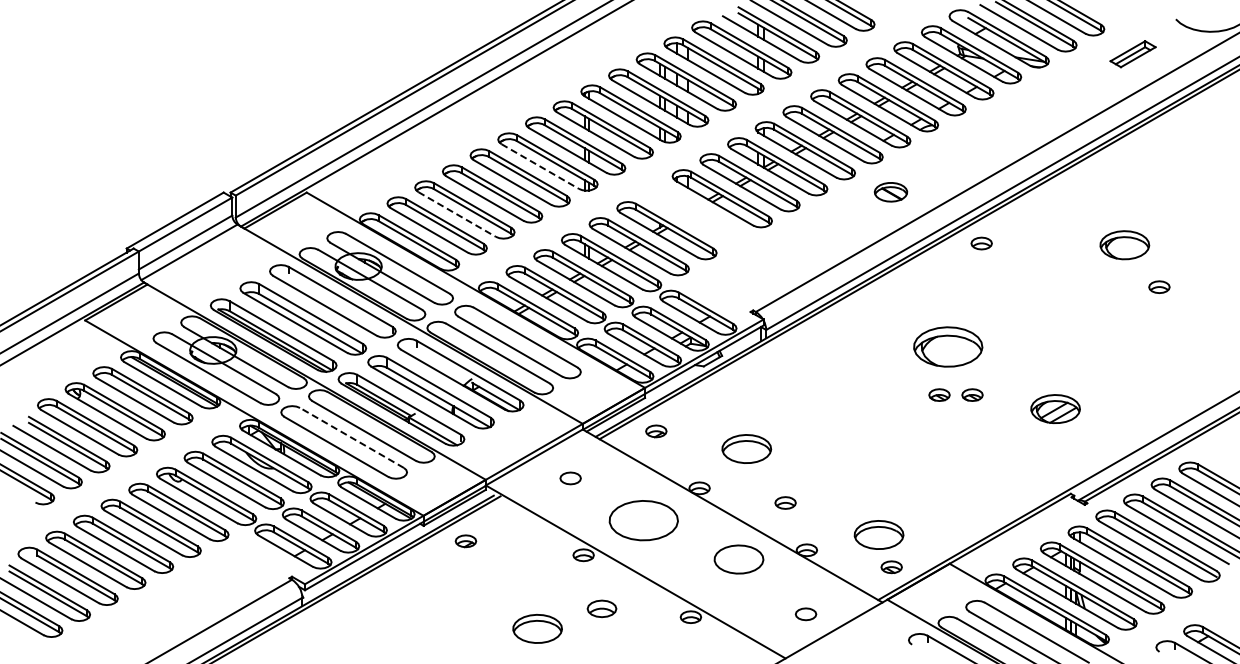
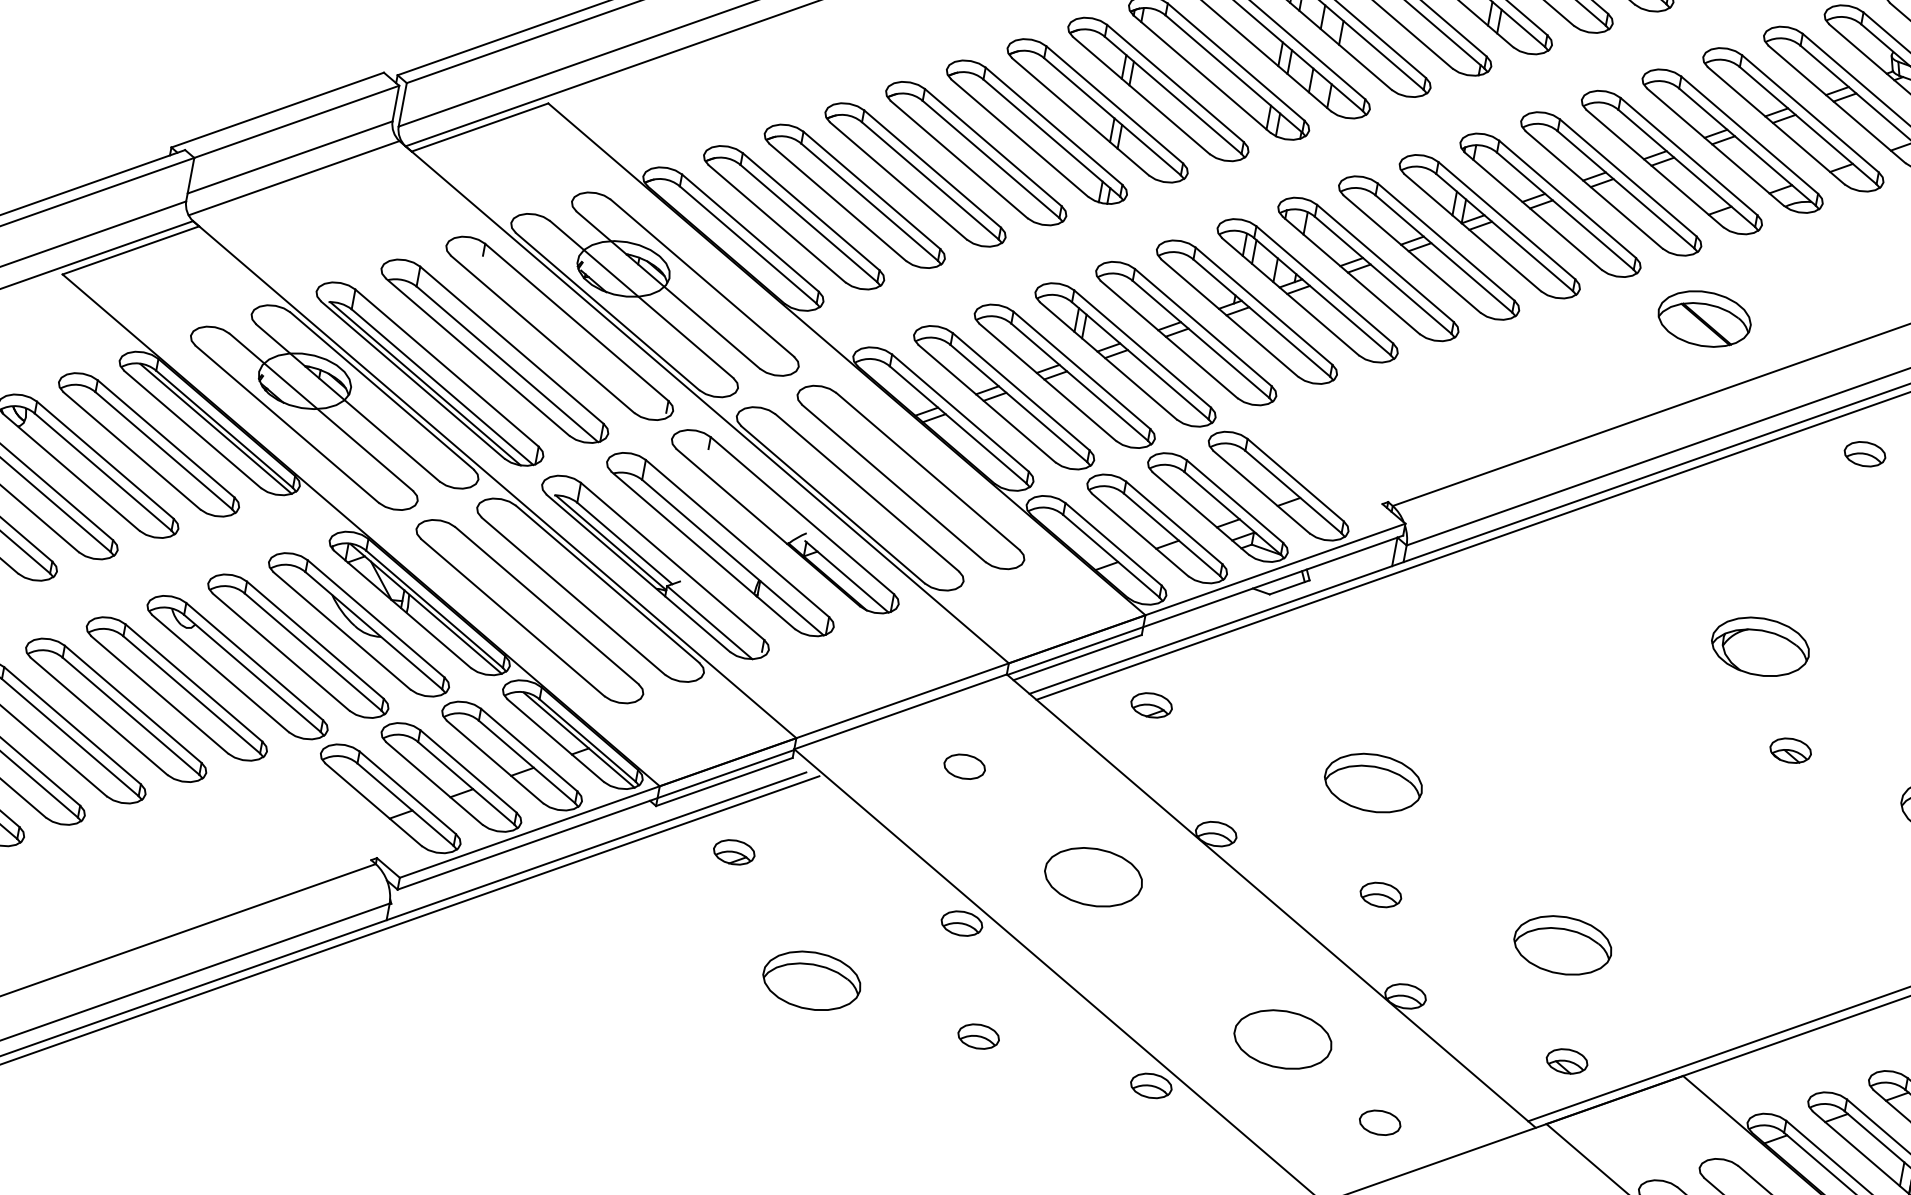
line: (540, 166) -> (1020, 138), dashed -> solid
part: (890, 192) -> (1703, 319), size x1.43
line: (457, 214) -> (838, 202), dashed -> solid
part: (694, 214) -> (1307, 290), added
part: (948, 347) -> (1760, 647), size x0.71
part: (939, 394) -> (1725, 737), removed
line: (351, 437) -> (546, 604), dashed -> solid
part: (746, 448) -> (1373, 781), moved
part: (643, 520) -> (1093, 876), size x0.71
part: (878, 534) -> (1561, 944), moved
part: (738, 559) -> (1282, 1039), moved
part: (602, 608) -> (979, 1035), size x0.71
part: (537, 628) -> (811, 979), moved

